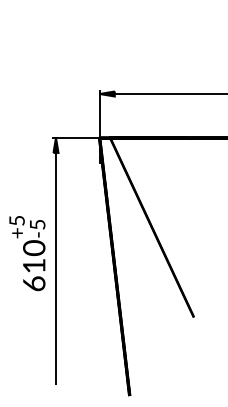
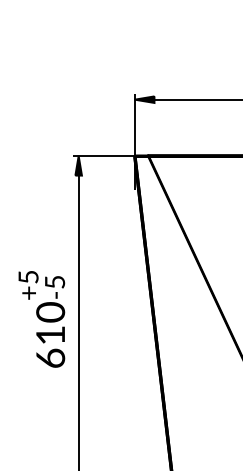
text: (27, 253) -> (41, 319), moved

